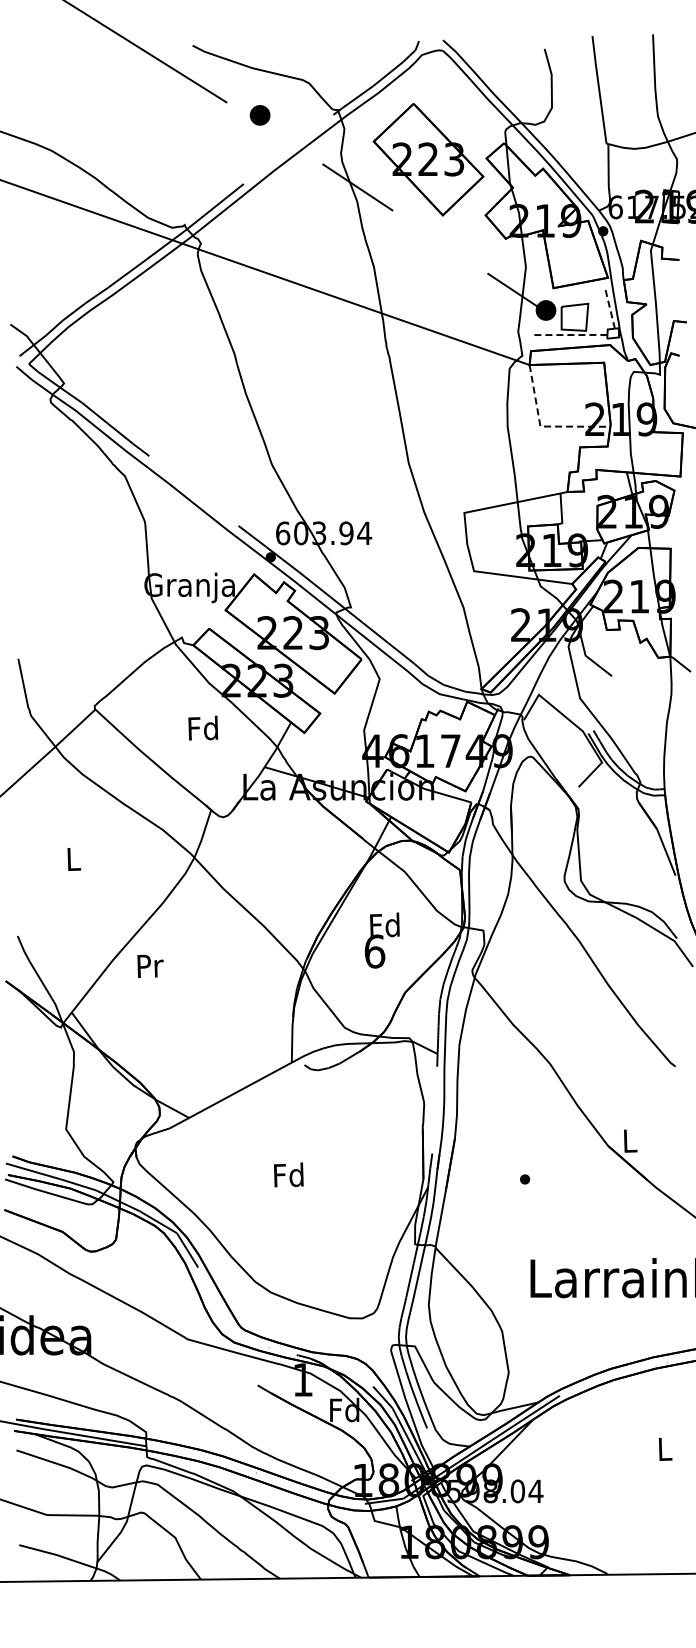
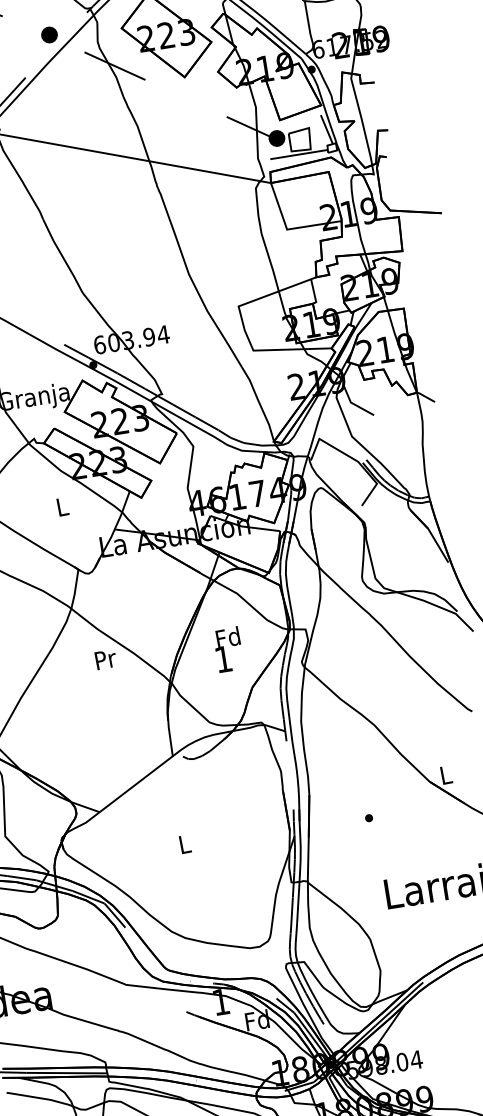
part: (259, 115) -> (49, 35), moved
line: (610, 309) -> (327, 129), dashed -> solid
line: (570, 335) -> (299, 154), dashed -> solid
line: (543, 426) -> (289, 229), dashed -> solid
text: (203, 727) -> (62, 506), Fd -> L
text: (374, 951) -> (223, 659), 6 -> 1
text: (150, 965) -> (105, 659), moved
text: (288, 1174) -> (184, 843), Fd -> L

